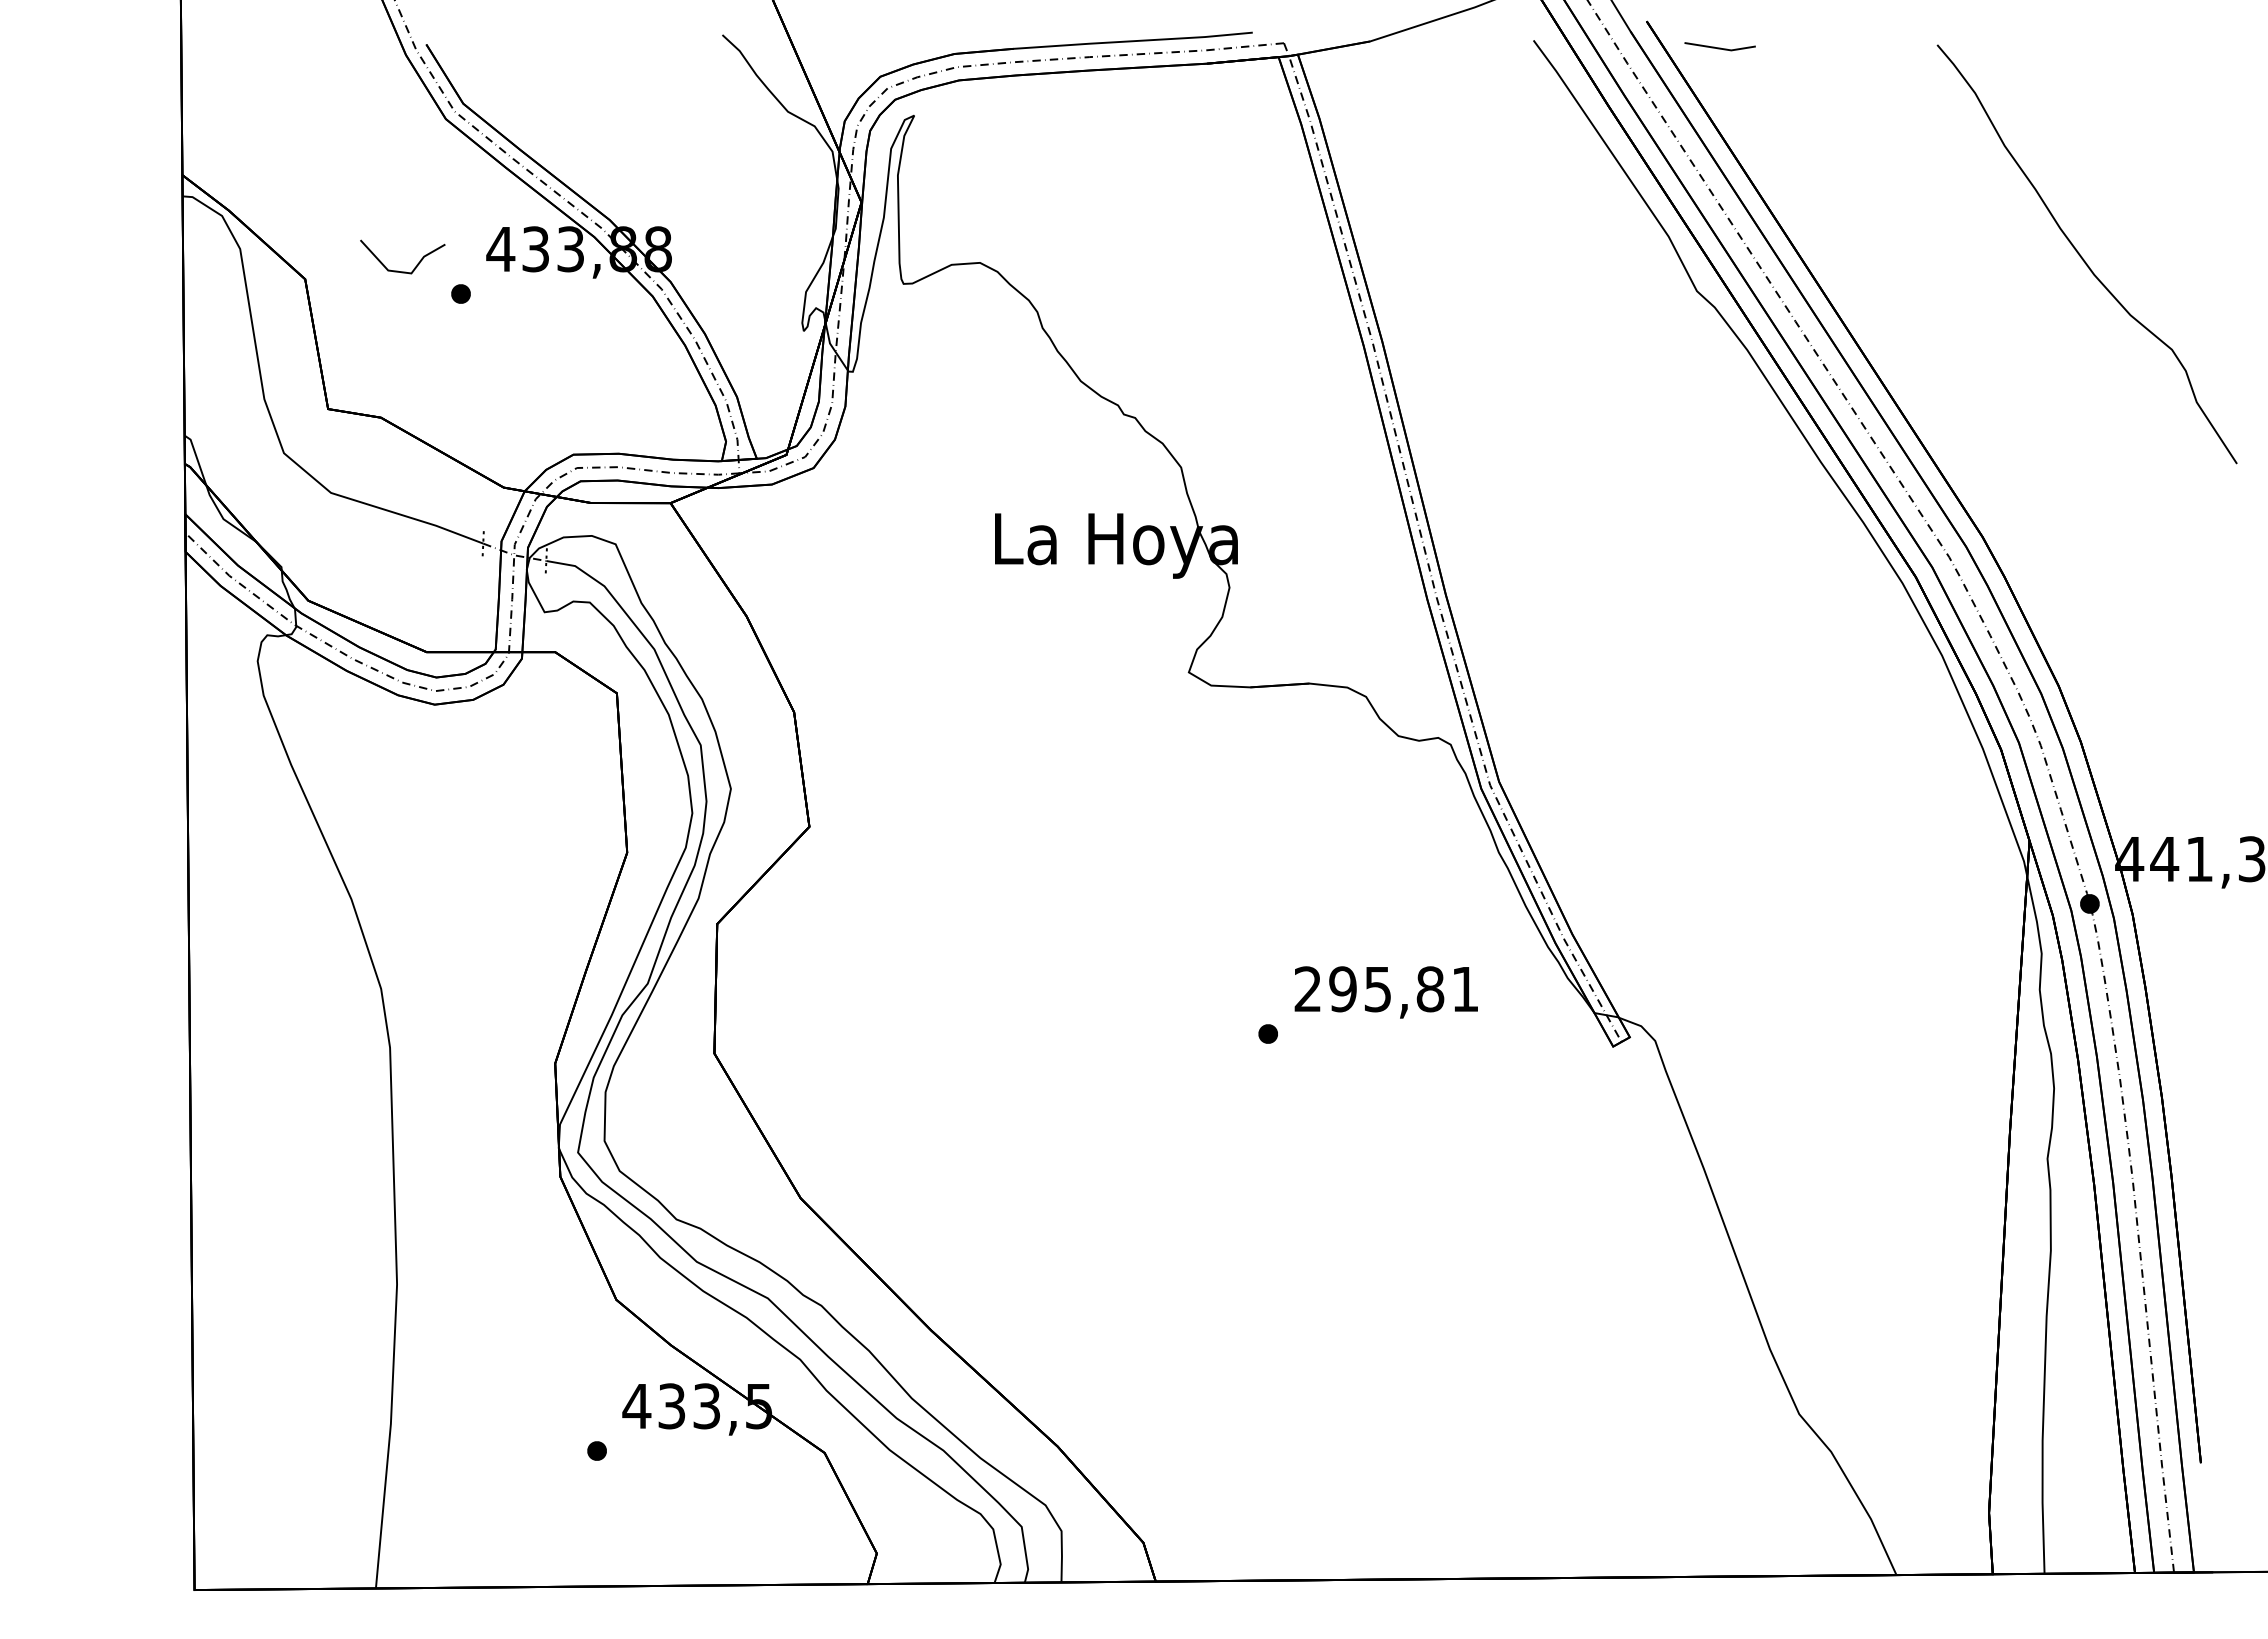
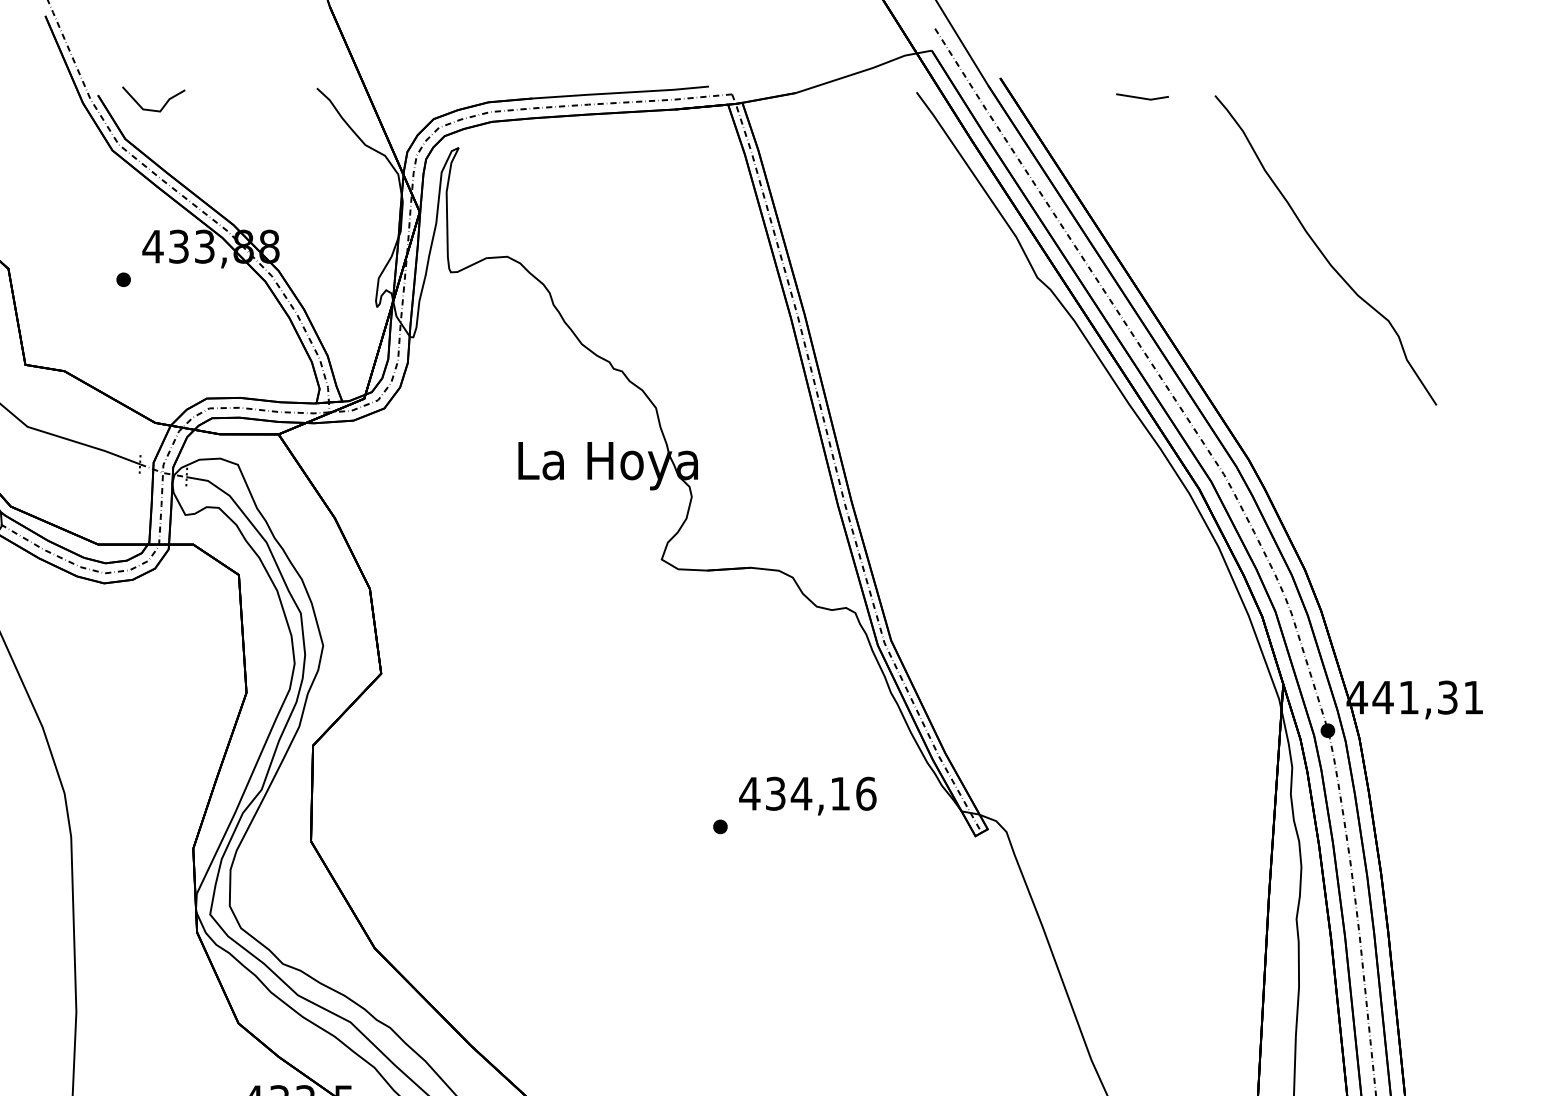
line: (1719, 47) -> (1142, 97), moved
line: (398, 270) -> (150, 109), moved
text: (1386, 989) -> (807, 793), 295,81 -> 434,16

